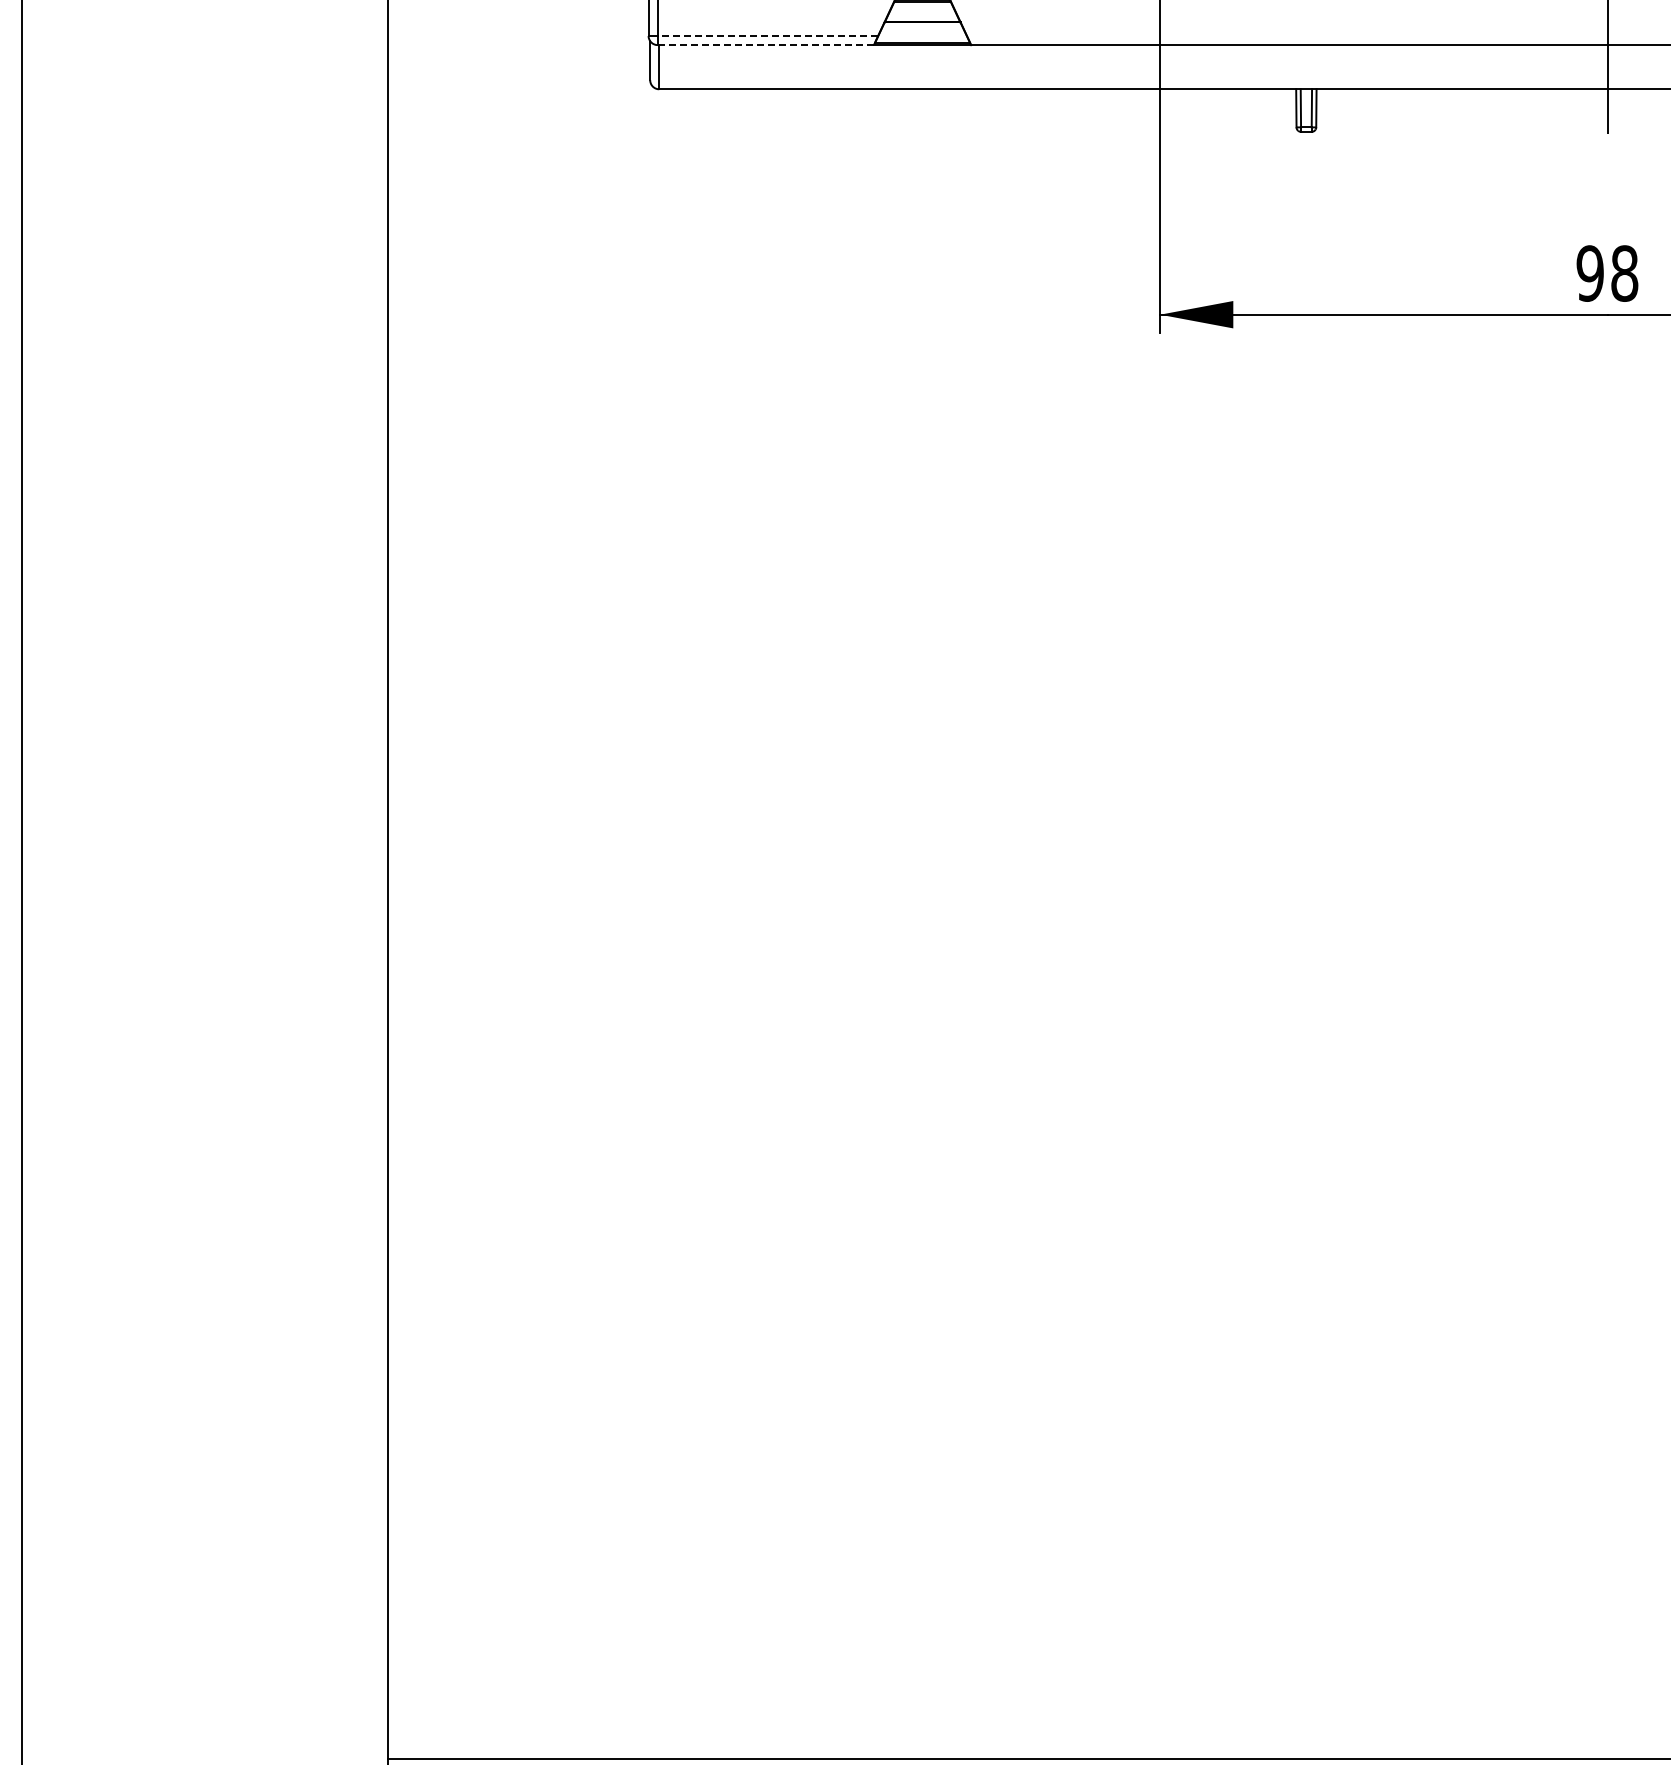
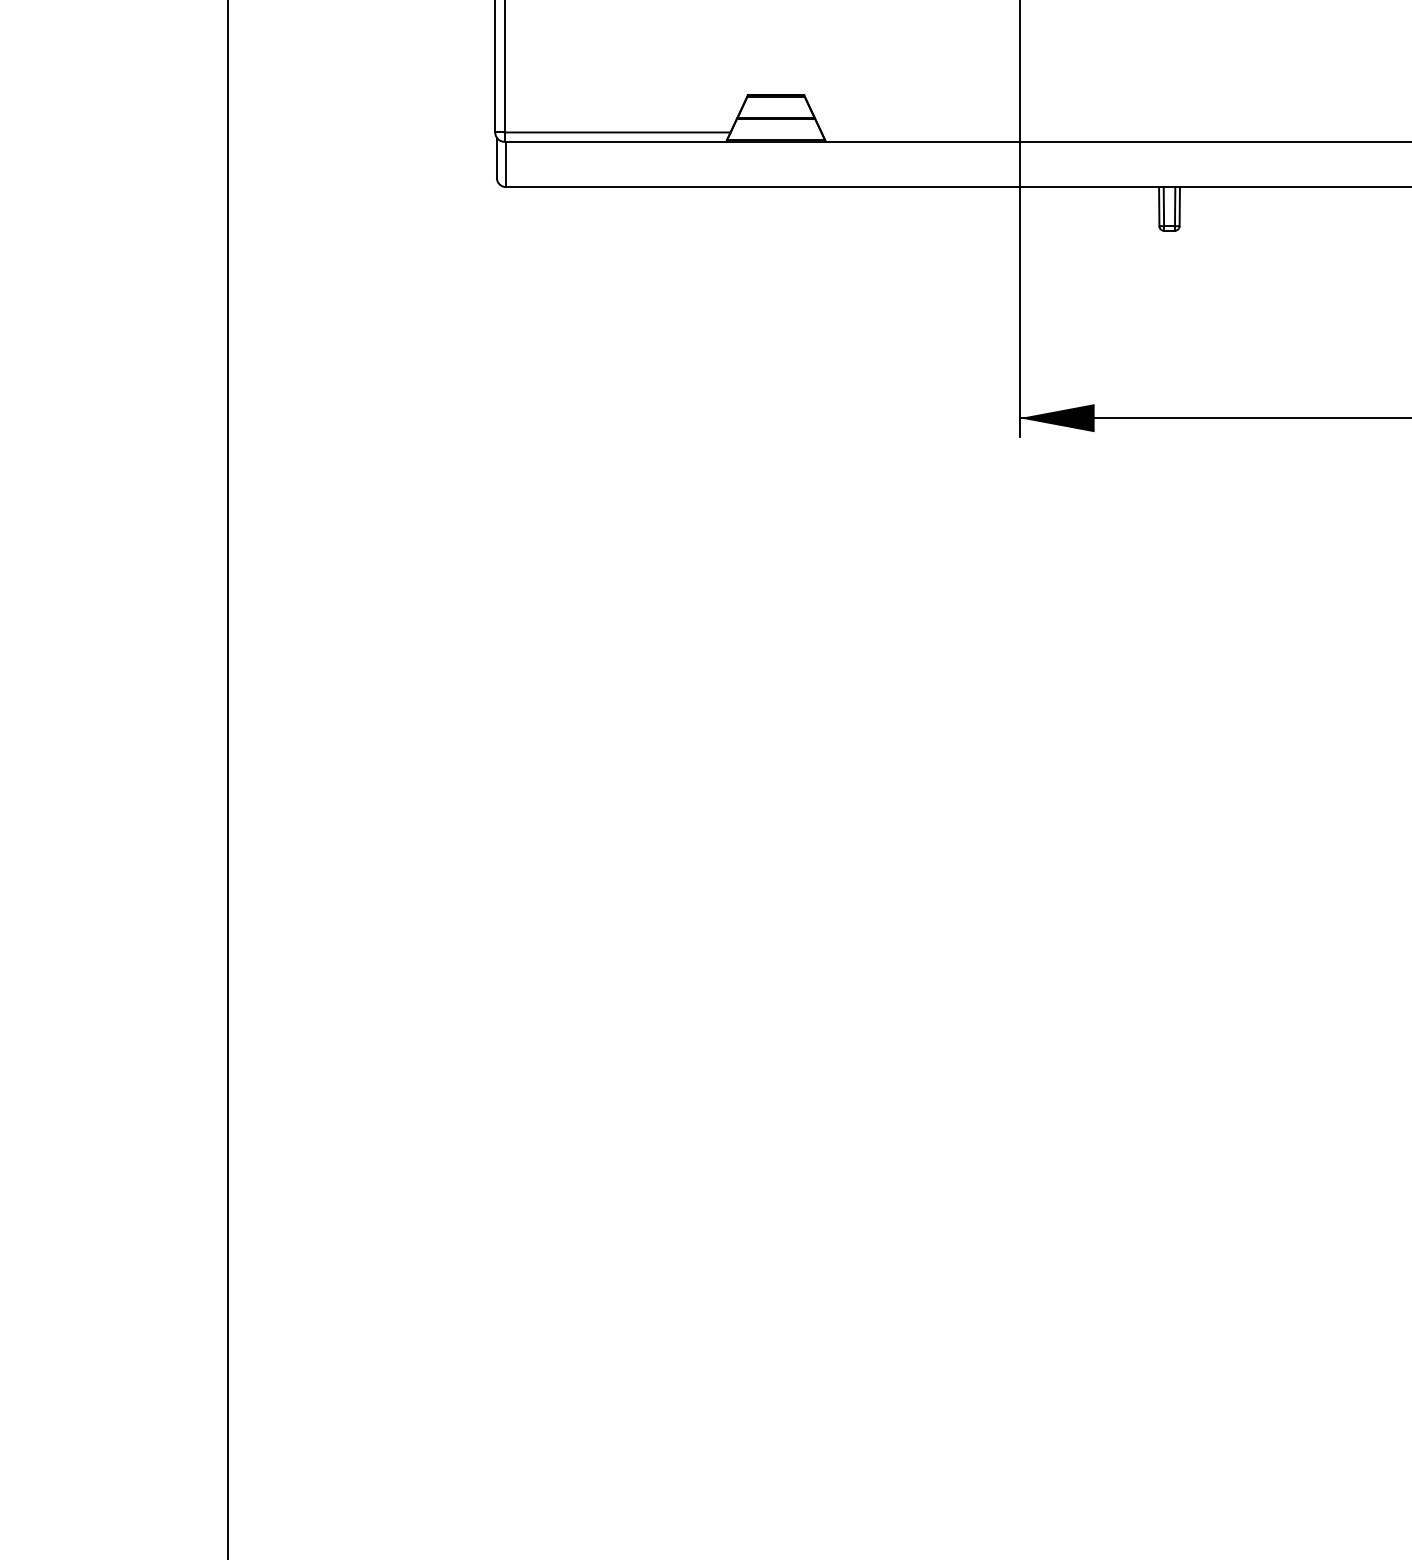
line: (767, 35) -> (617, 131), dashed -> solid
line: (766, 45) -> (616, 142), dashed -> solid

